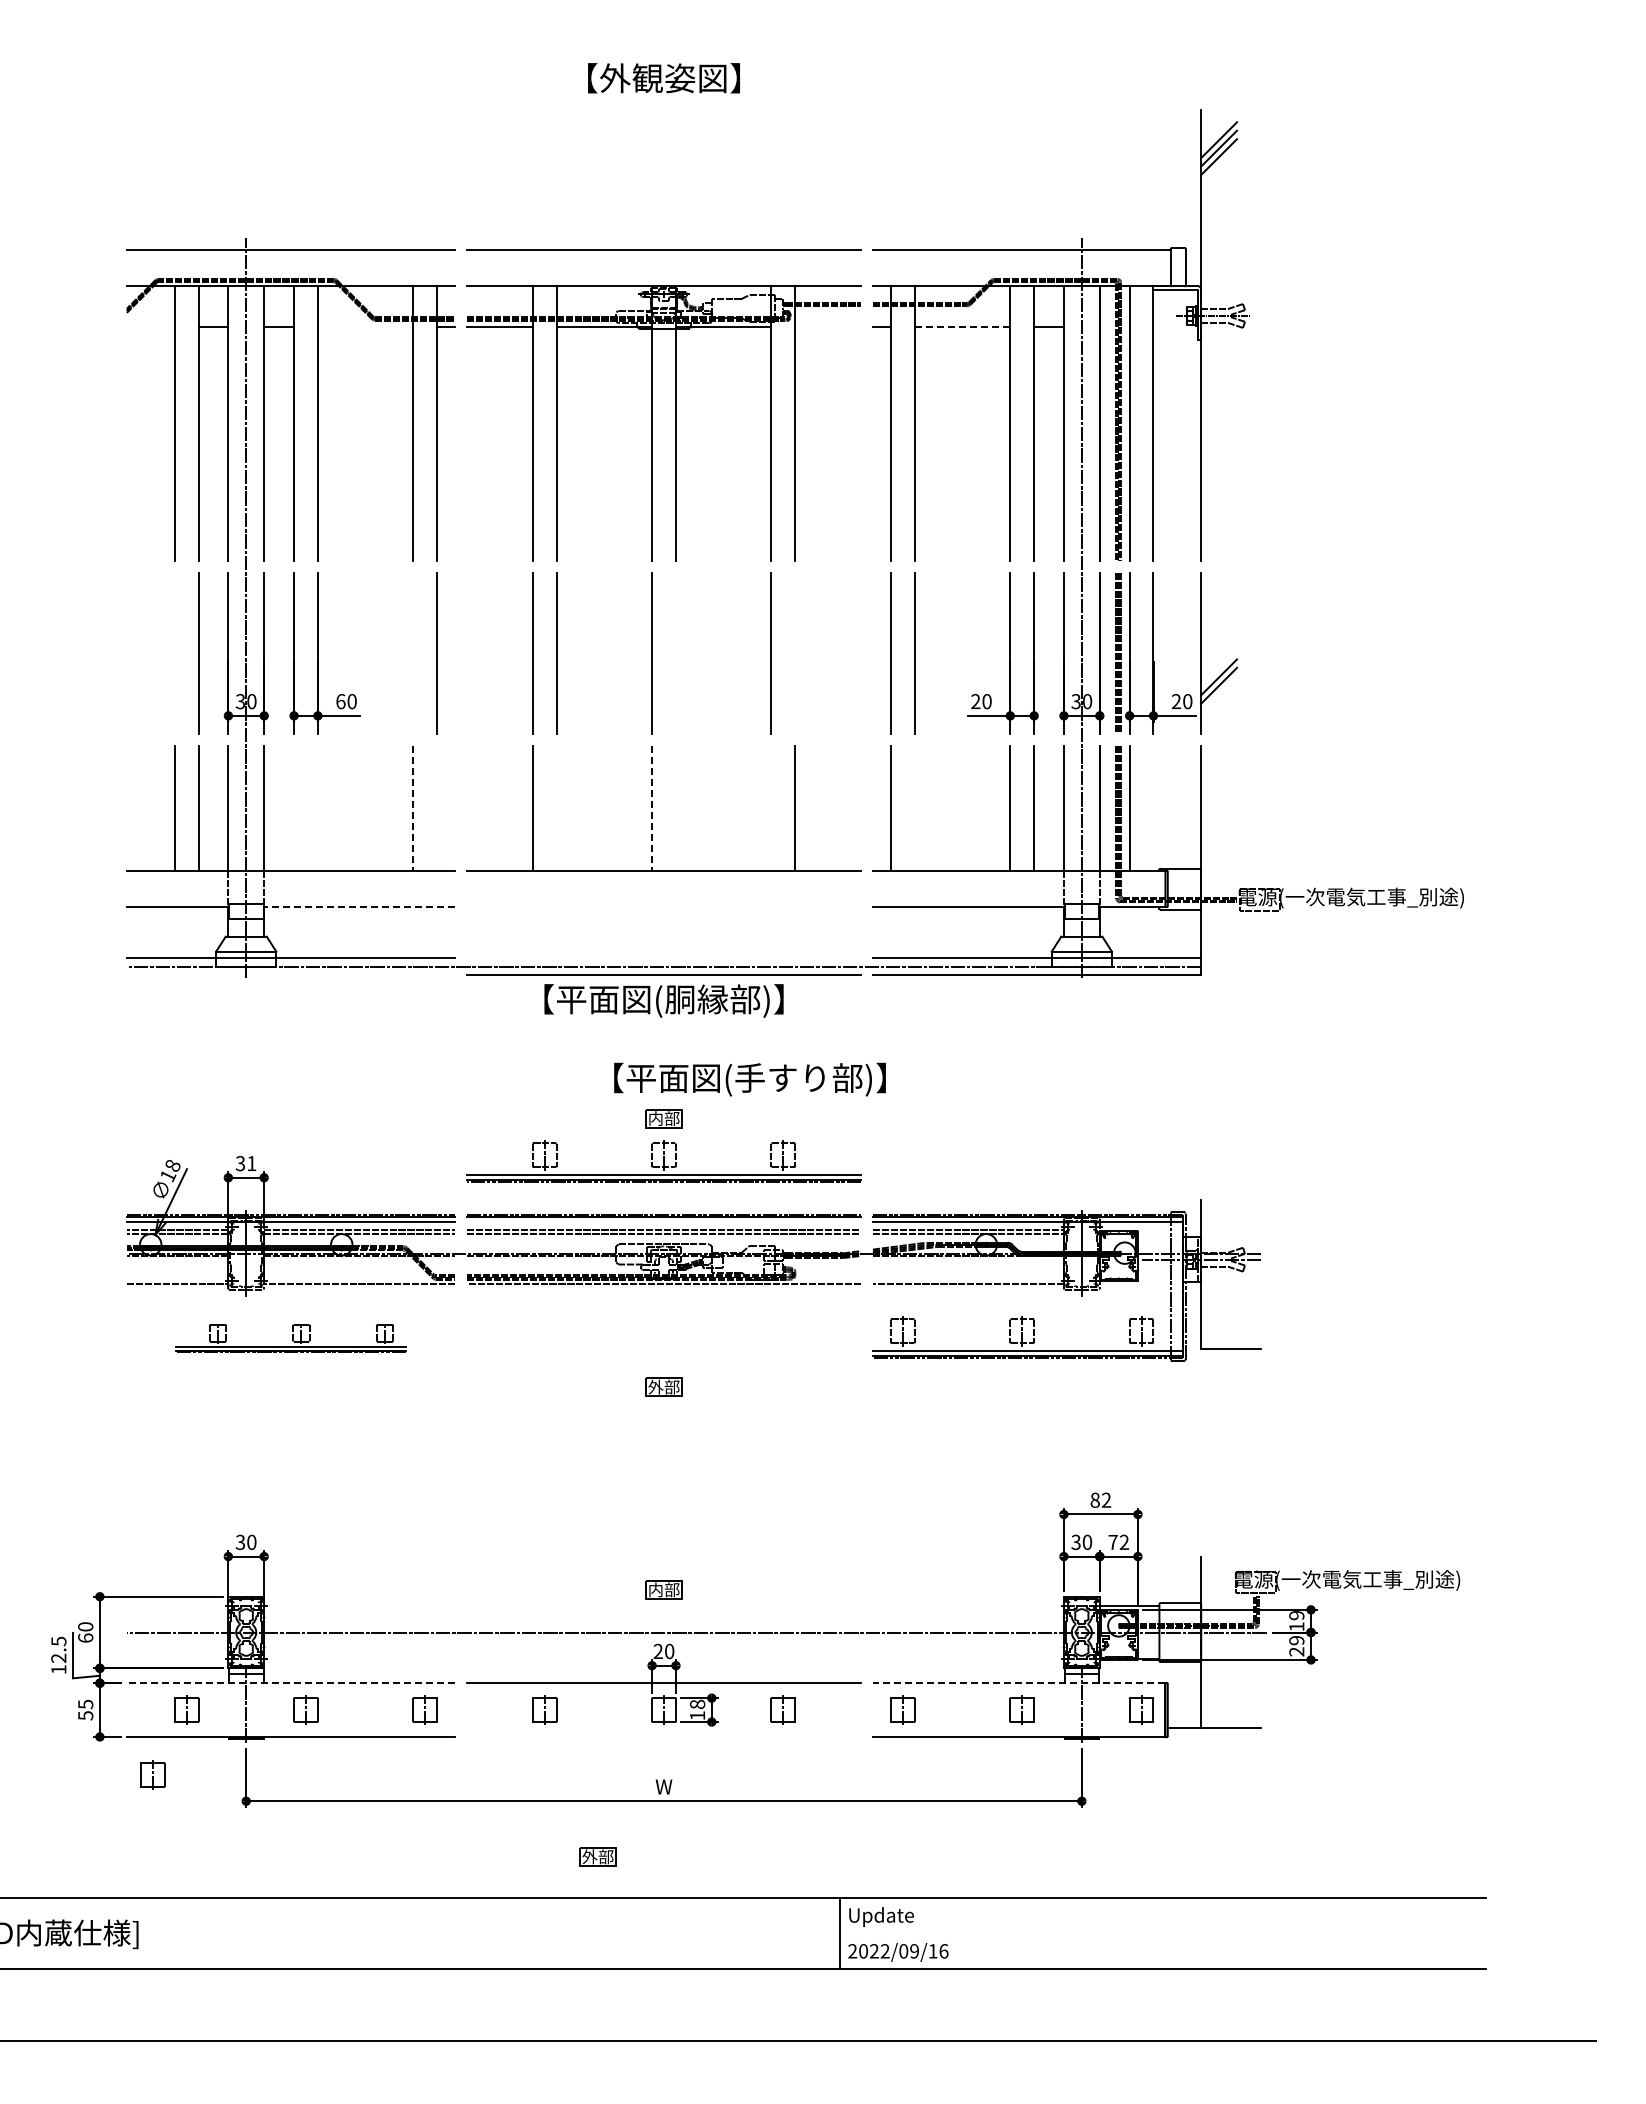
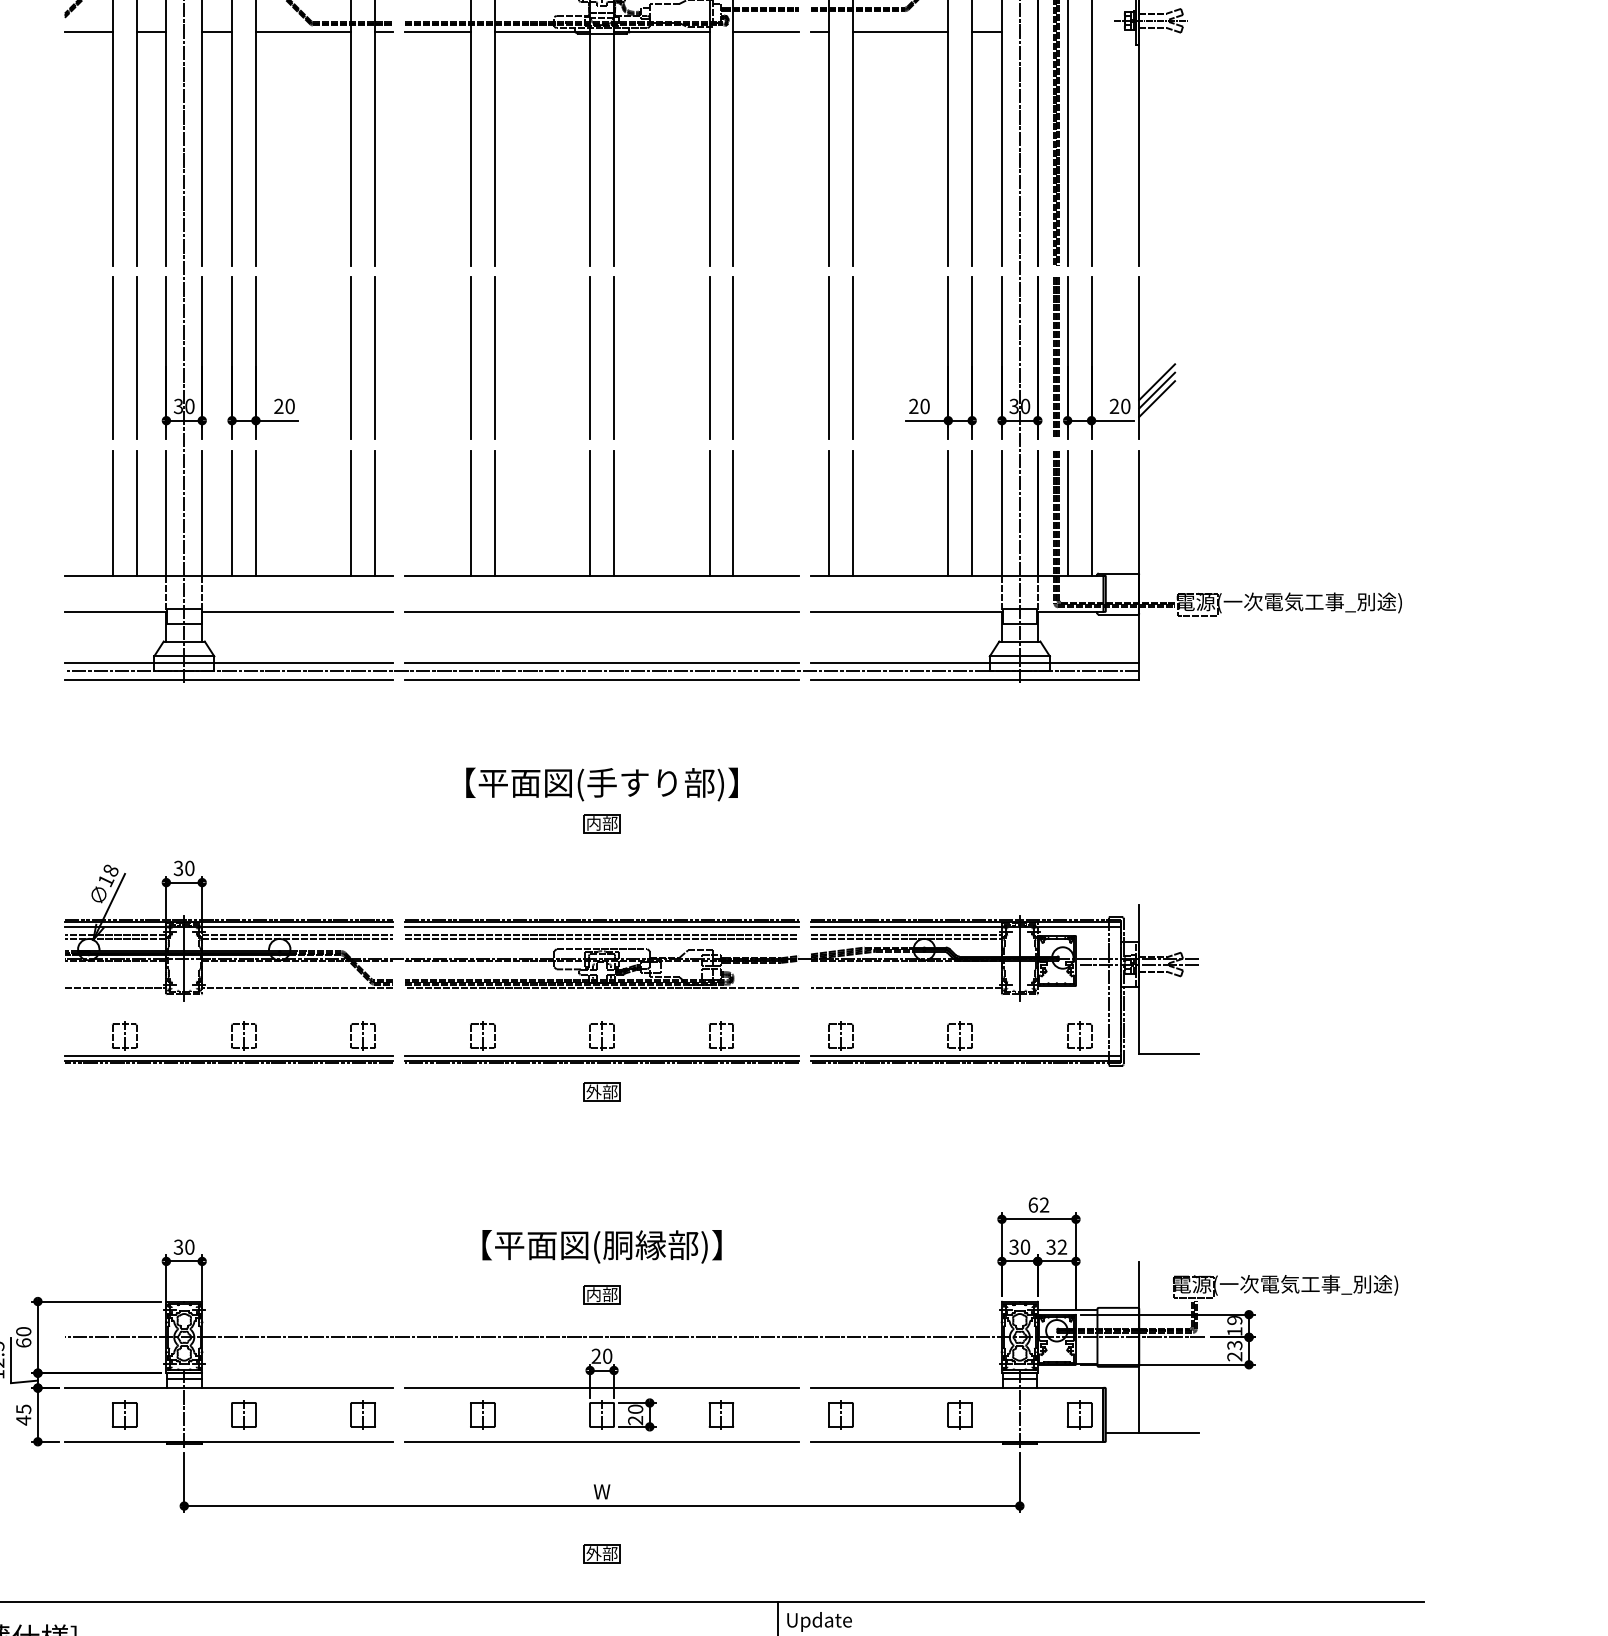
line: (150, 326) -> (88, 31), added
line: (365, 326) -> (303, 31), added
line: (828, 326) -> (766, 31), added
line: (962, 326) -> (900, 31), dashed -> solid
line: (413, 652) -> (351, 357), added
line: (675, 652) -> (613, 357), added
line: (795, 652) -> (733, 357), added
line: (174, 653) -> (112, 358), added
line: (1219, 694) -> (1157, 399), added
text: (340, 701) -> (278, 406), 60 -> 20
line: (294, 808) -> (232, 513), added
line: (317, 808) -> (255, 513), added
line: (413, 808) -> (351, 513), dashed -> solid
line: (437, 808) -> (375, 513), added
line: (556, 808) -> (494, 513), added
line: (652, 808) -> (590, 513), dashed -> solid
line: (675, 808) -> (613, 513), added
line: (771, 808) -> (709, 513), added
line: (914, 808) -> (852, 513), added
line: (1153, 808) -> (1091, 513), added
line: (359, 906) -> (297, 611), dashed -> solid
line: (664, 906) -> (602, 611), added
line: (663, 957) -> (601, 662), added
line: (290, 974) -> (228, 679), added
text: (663, 1000) -> (601, 1246), moved
text: (749, 1079) -> (601, 784), moved
part: (663, 1161) -> (601, 1042), moved
text: (251, 1163) -> (189, 868), 31 -> 30
line: (664, 1222) -> (602, 927), added
part: (290, 1337) -> (228, 1042), size x1.43
text: (1094, 1499) -> (1032, 1204), 82 -> 62
text: (1112, 1542) -> (1050, 1247), 72 -> 32
text: (1296, 1640) -> (1234, 1345), 29 -> 23
line: (290, 1683) -> (228, 1388), dashed -> solid
line: (1018, 1683) -> (956, 1388), dashed -> solid
text: (697, 1709) -> (635, 1414), 18 -> 20
text: (85, 1715) -> (23, 1420), 55 -> 45
line: (664, 1736) -> (602, 1441), added
part: (152, 1774) -> (90, 1479), removed
part: (597, 1856) -> (601, 1553), moved

